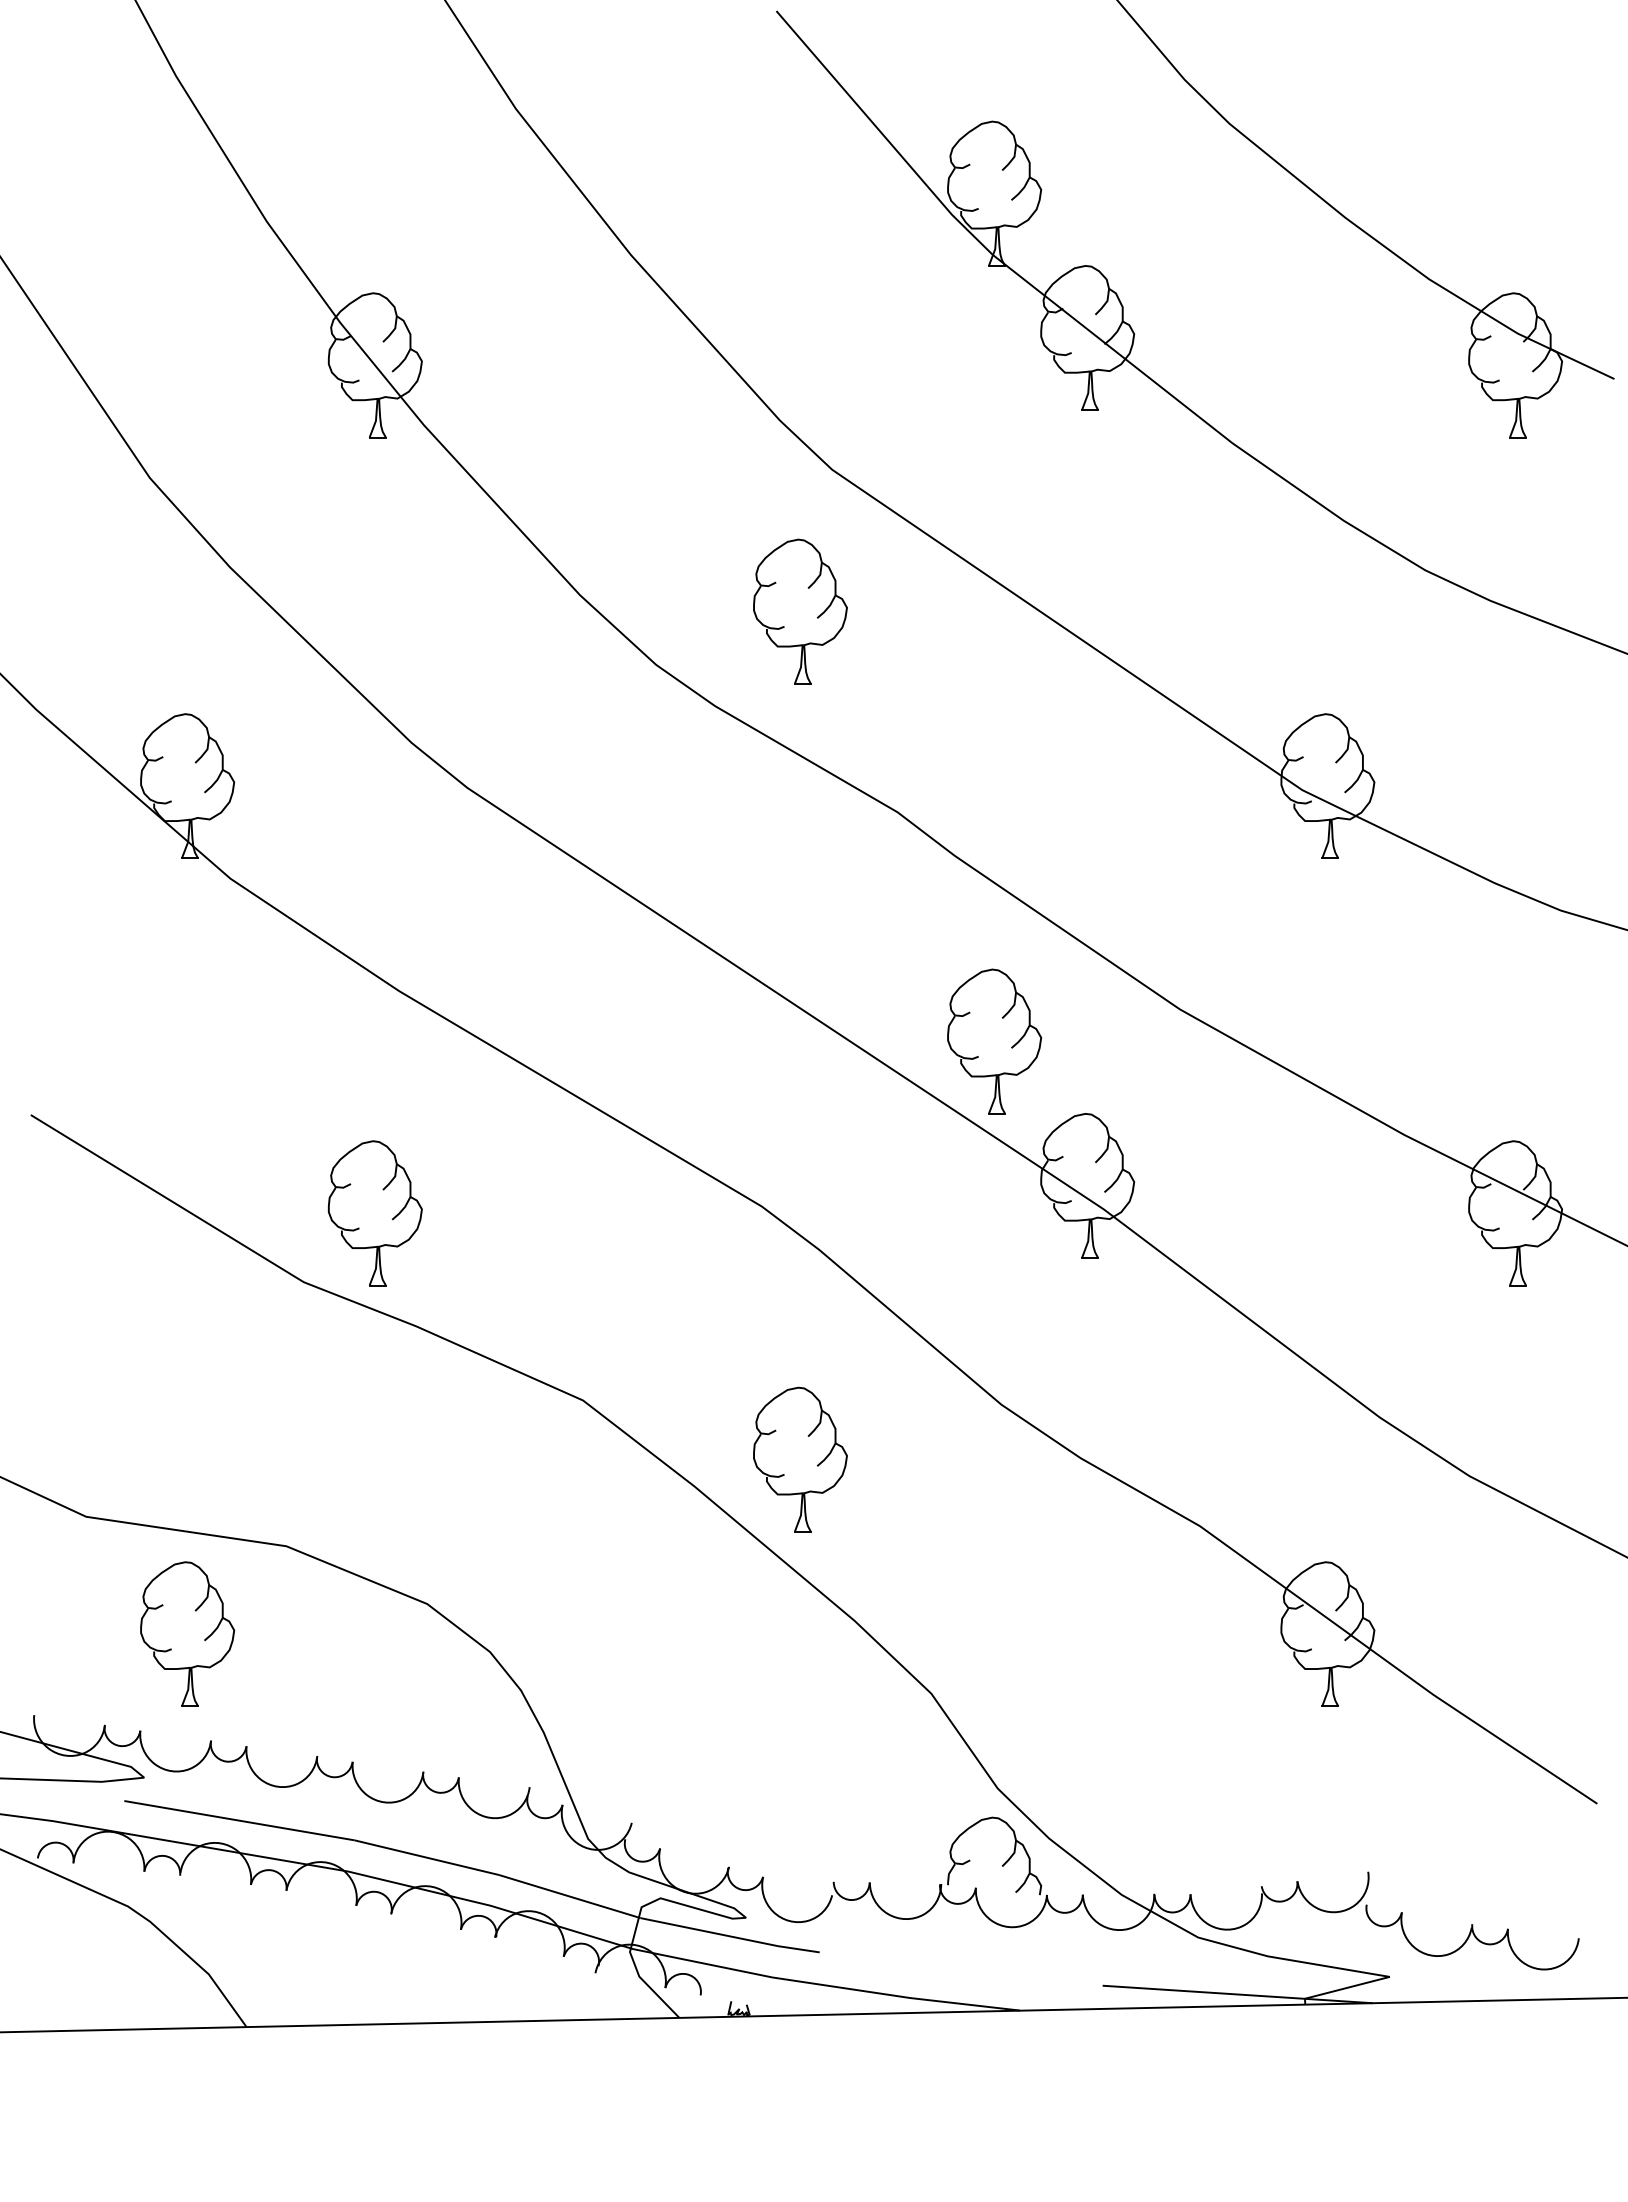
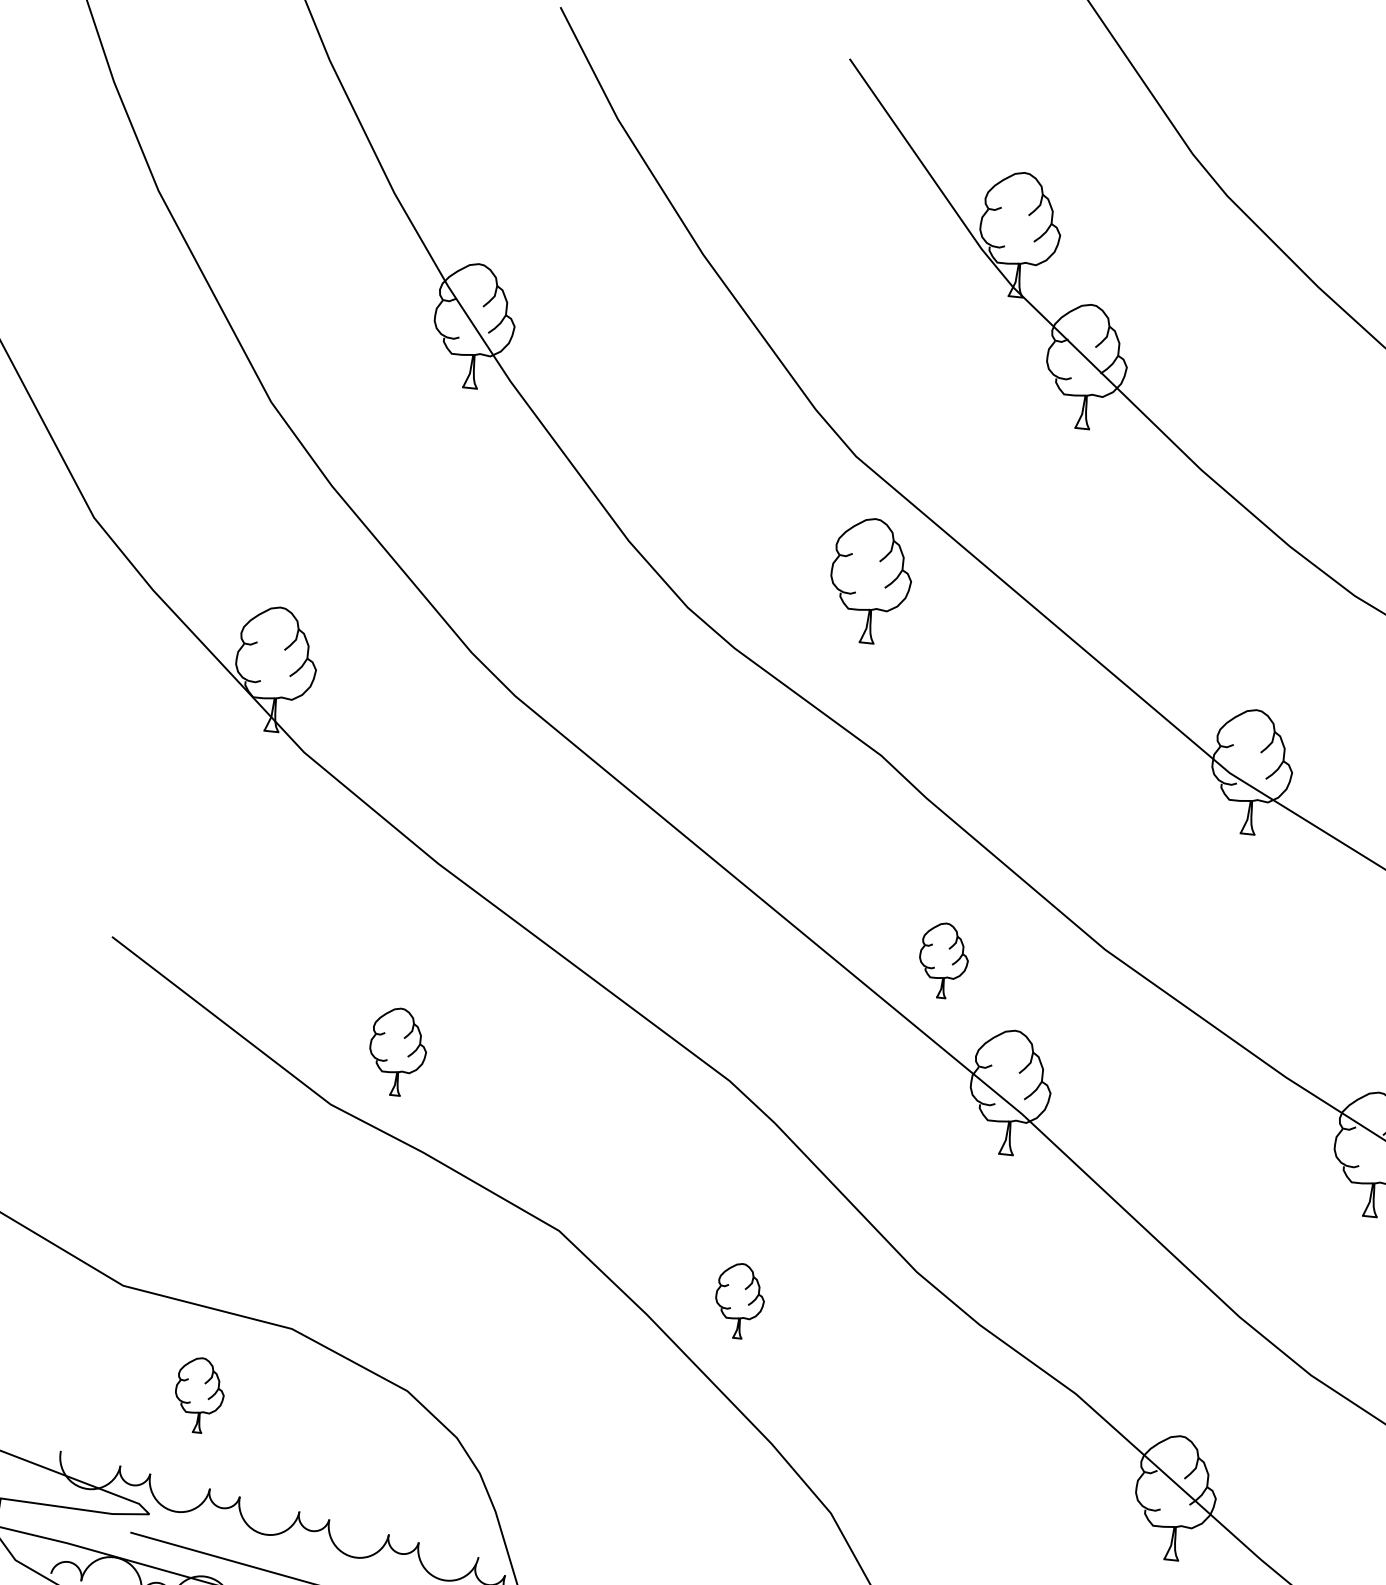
part: (800, 611) -> (871, 580), moved
part: (994, 1041) -> (943, 960), size x0.6
part: (374, 1213) -> (397, 1052), size x0.7
part: (800, 1459) -> (739, 1300), size x0.6
part: (187, 1633) -> (199, 1394), size x0.6

